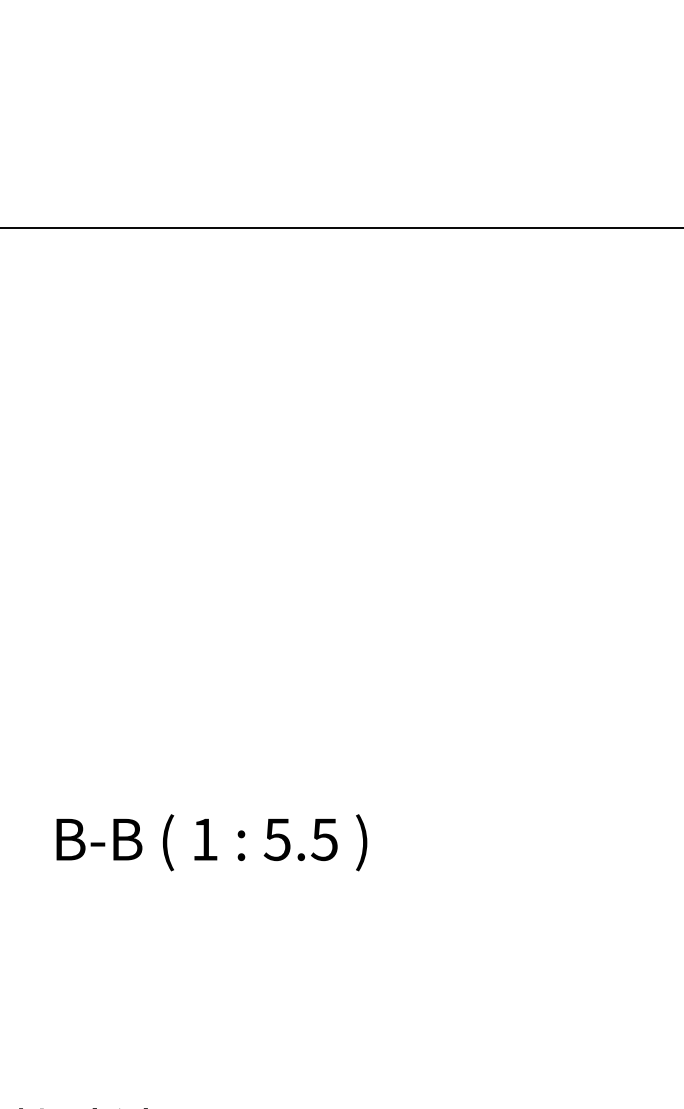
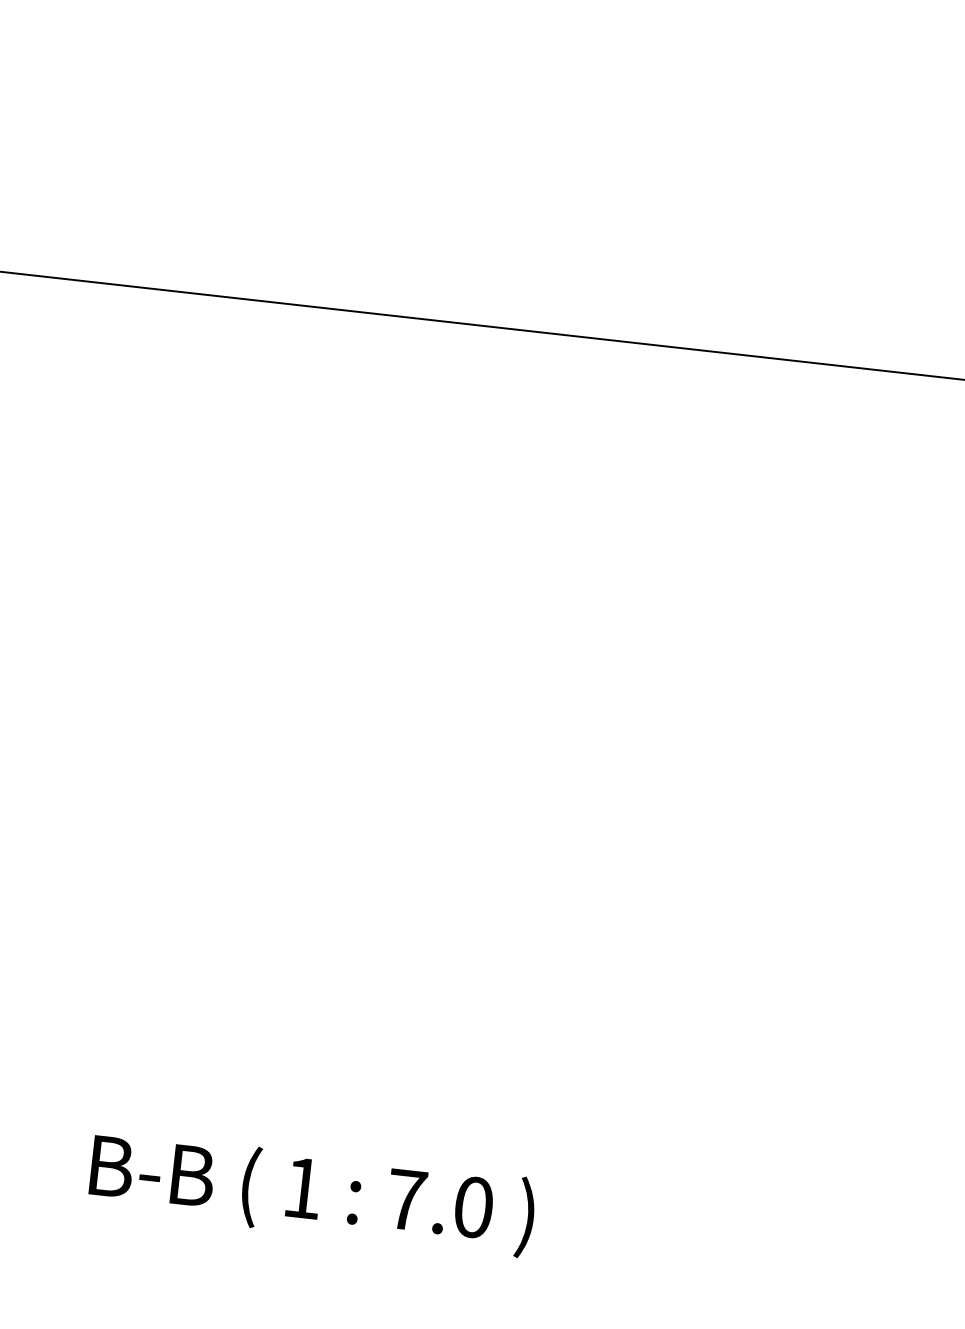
text: (300, 839) -> (439, 1203), 5.5 -> 7.0

